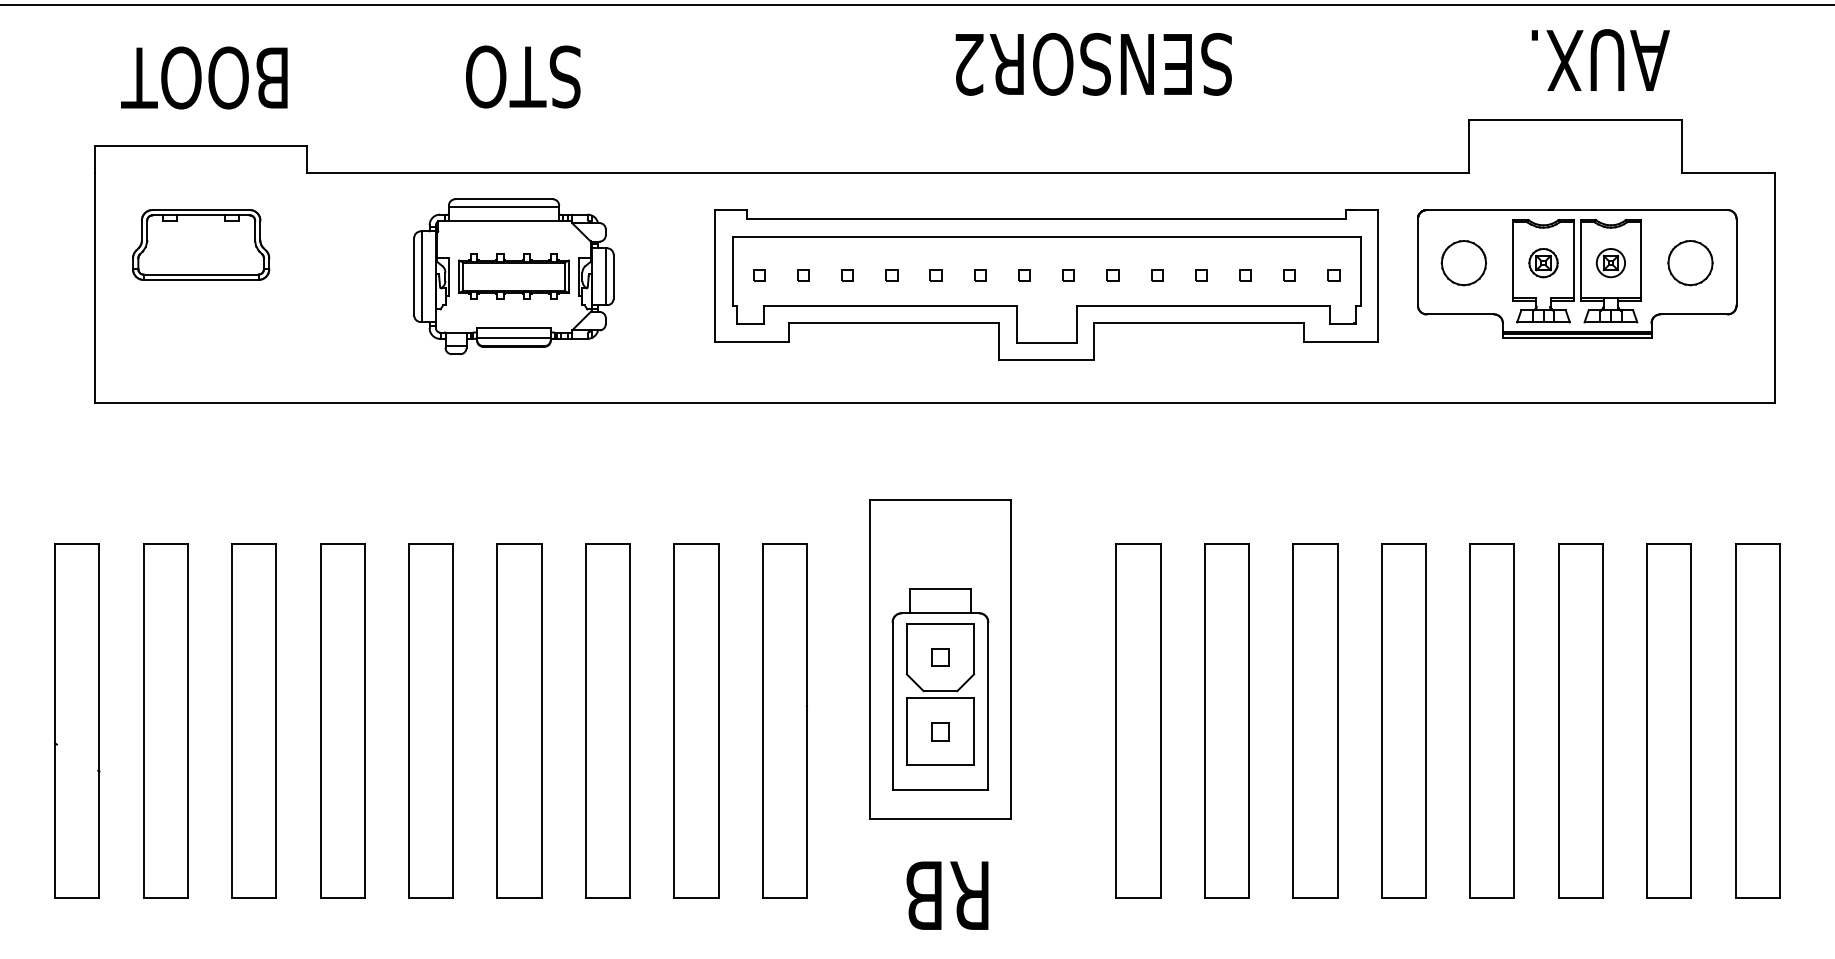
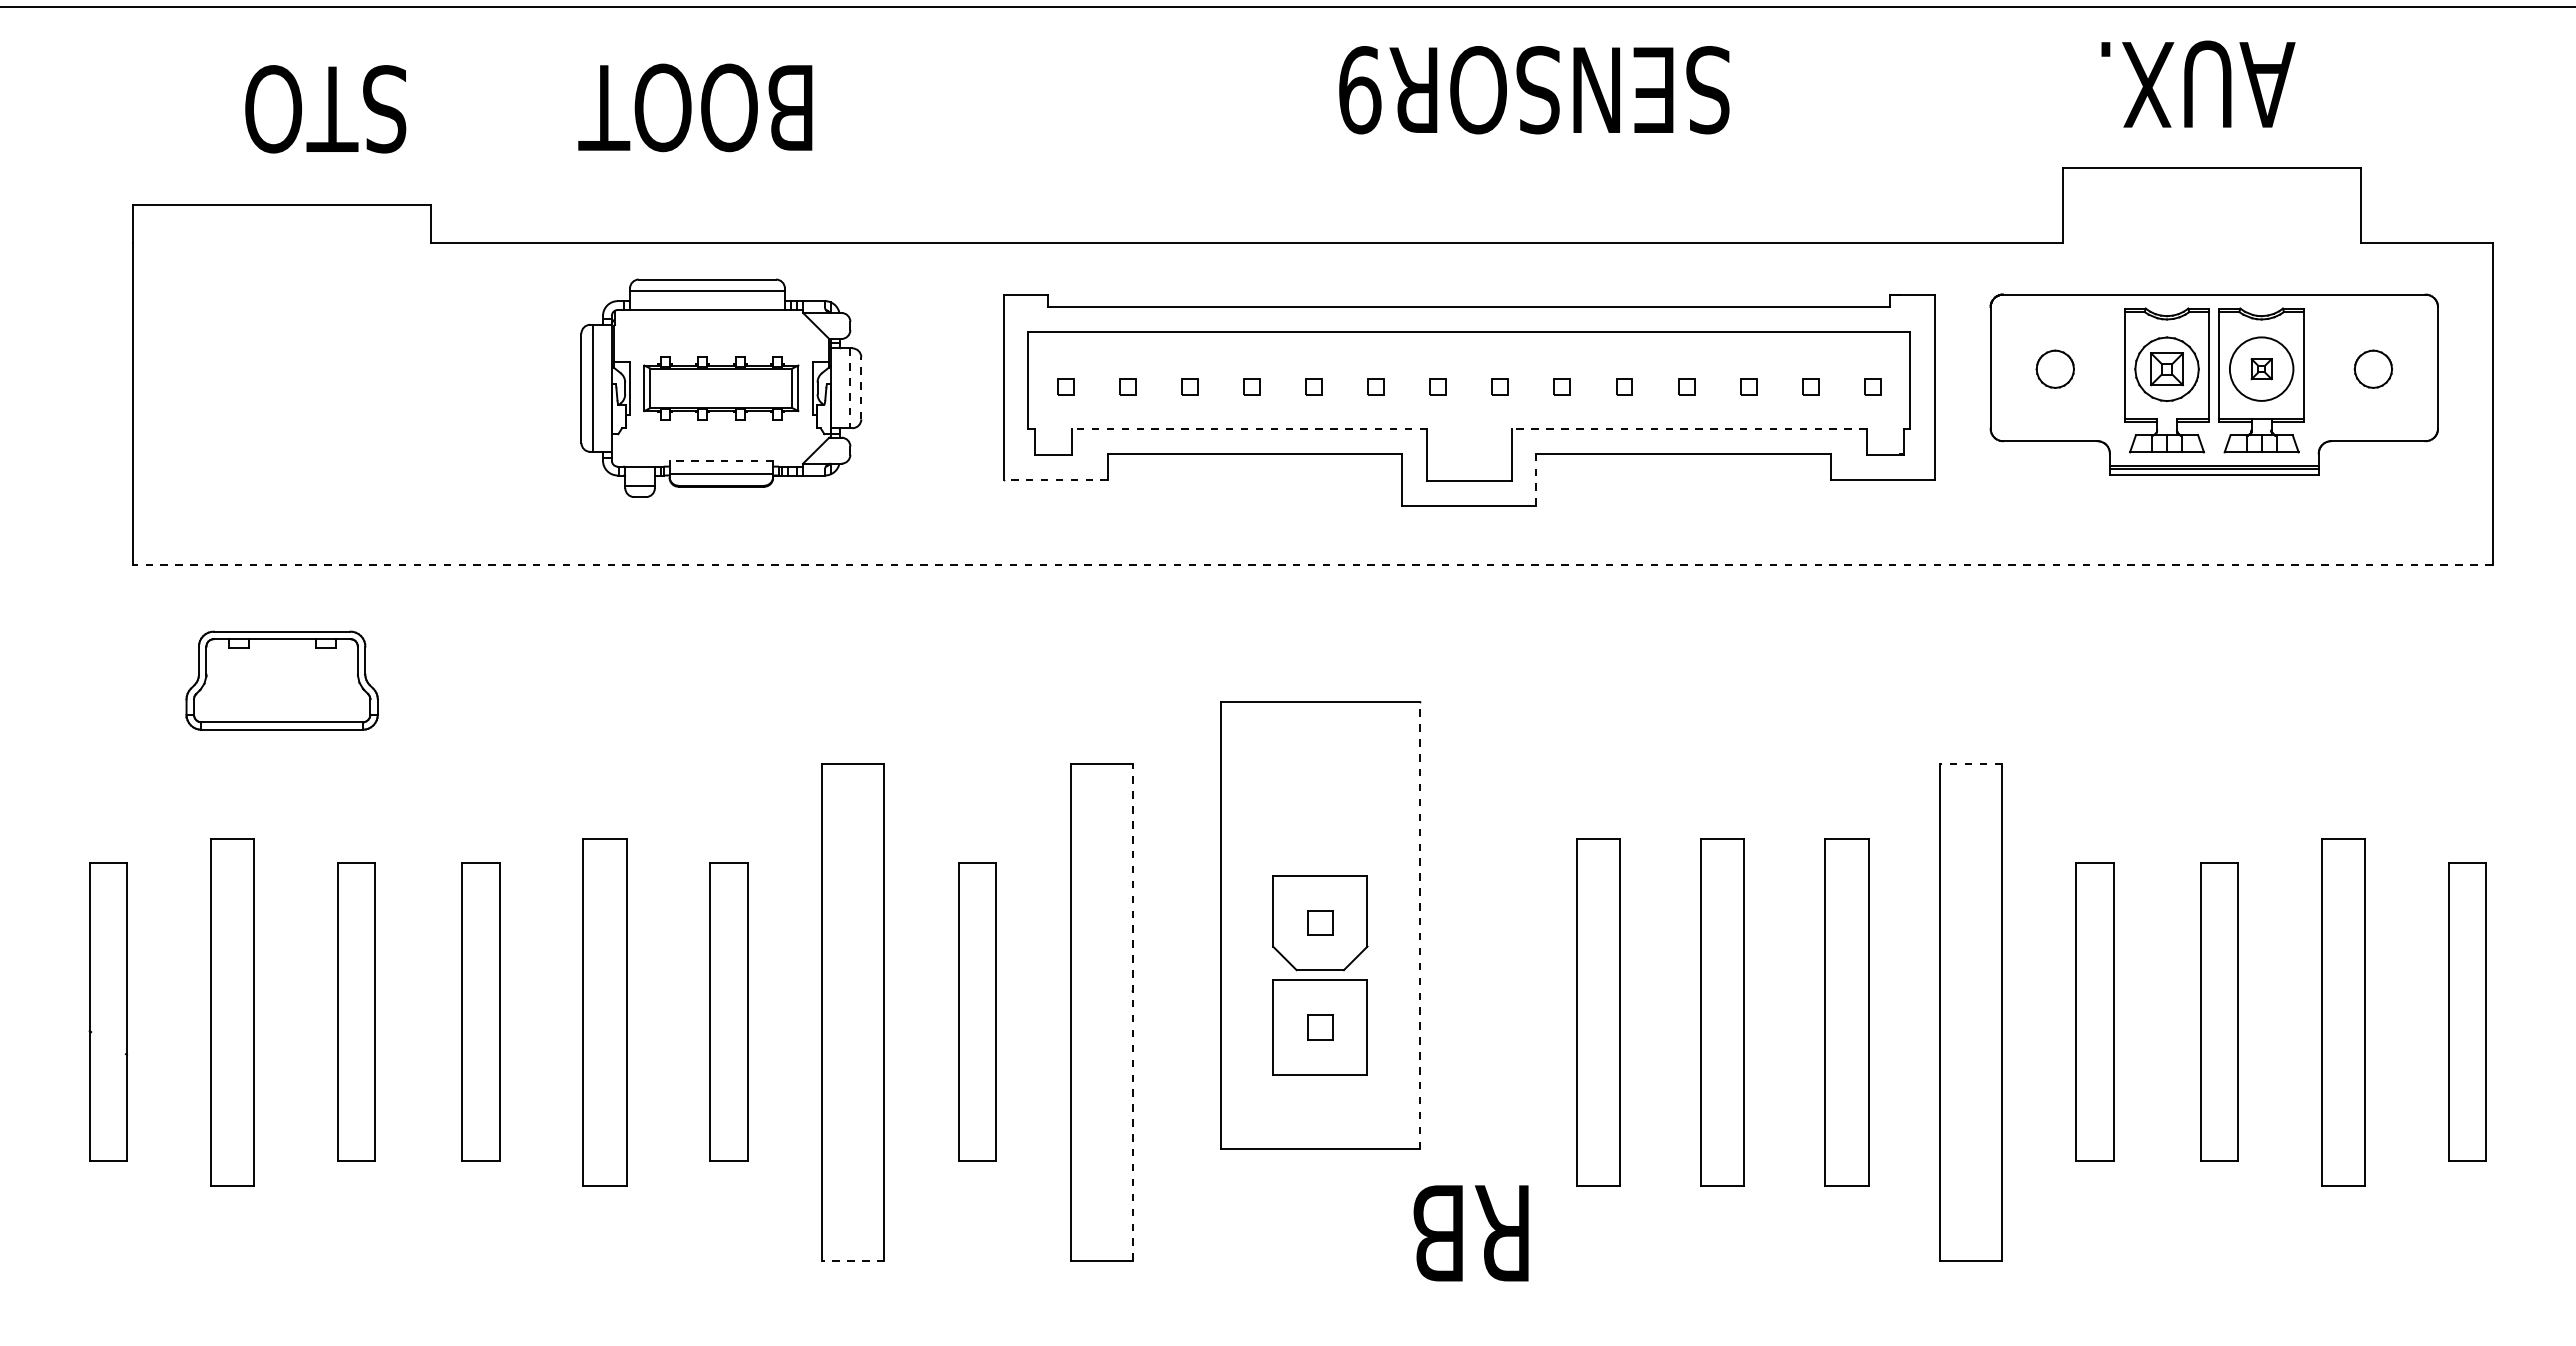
text: (1600, 59) -> (2198, 83), moved
text: (969, 64) -> (1360, 90), SENSOR2 -> SENSOR9
text: (496, 76) -> (696, 107), STO -> BOOT
text: (204, 78) -> (287, 109), BOOT -> STO
part: (200, 244) -> (281, 680), moved
part: (1543, 262) -> (2166, 368), size x1.6
part: (1464, 263) -> (2055, 369), size x0.6
circle: (1610, 263) -> (2261, 369), size x1.6
part: (1690, 263) -> (2373, 369), size x0.6
line: (605, 276) -> (850, 388), solid -> dashed
line: (613, 276) -> (861, 387), solid -> dashed
line: (890, 305) -> (1249, 428), solid -> dashed
line: (1203, 305) -> (1689, 428), solid -> dashed
line: (514, 328) -> (721, 460), solid -> dashed
line: (751, 341) -> (1055, 479), solid -> dashed
line: (1094, 342) -> (1536, 480), solid -> dashed
line: (934, 402) -> (1312, 565), solid -> dashed
line: (1403, 544) -> (1970, 764), solid -> dashed
line: (1011, 659) -> (1419, 925), solid -> dashed
part: (940, 689) -> (1320, 967), removed
line: (806, 720) -> (1132, 1011), solid -> dashed
part: (77, 721) -> (108, 1012), size x0.6
part: (165, 721) -> (232, 1012), size x0.7
part: (254, 721) -> (356, 1012), size x0.6
part: (342, 721) -> (480, 1012), size x0.6
part: (430, 721) -> (604, 1012), size x0.7
part: (519, 721) -> (728, 1012), size x0.6
part: (696, 721) -> (977, 1012), size x0.6
part: (1137, 721) -> (1597, 1012), size x0.7
part: (1226, 721) -> (1722, 1012), size x0.7
part: (1315, 721) -> (1846, 1012), size x0.7
part: (1491, 721) -> (2094, 1012), size x0.6
part: (1580, 721) -> (2218, 1012), size x0.6
part: (1669, 721) -> (2343, 1012), size x0.7
part: (1757, 721) -> (2467, 1012), size x0.6
text: (947, 895) -> (1470, 1233), moved
line: (607, 897) -> (852, 1260), solid -> dashed

